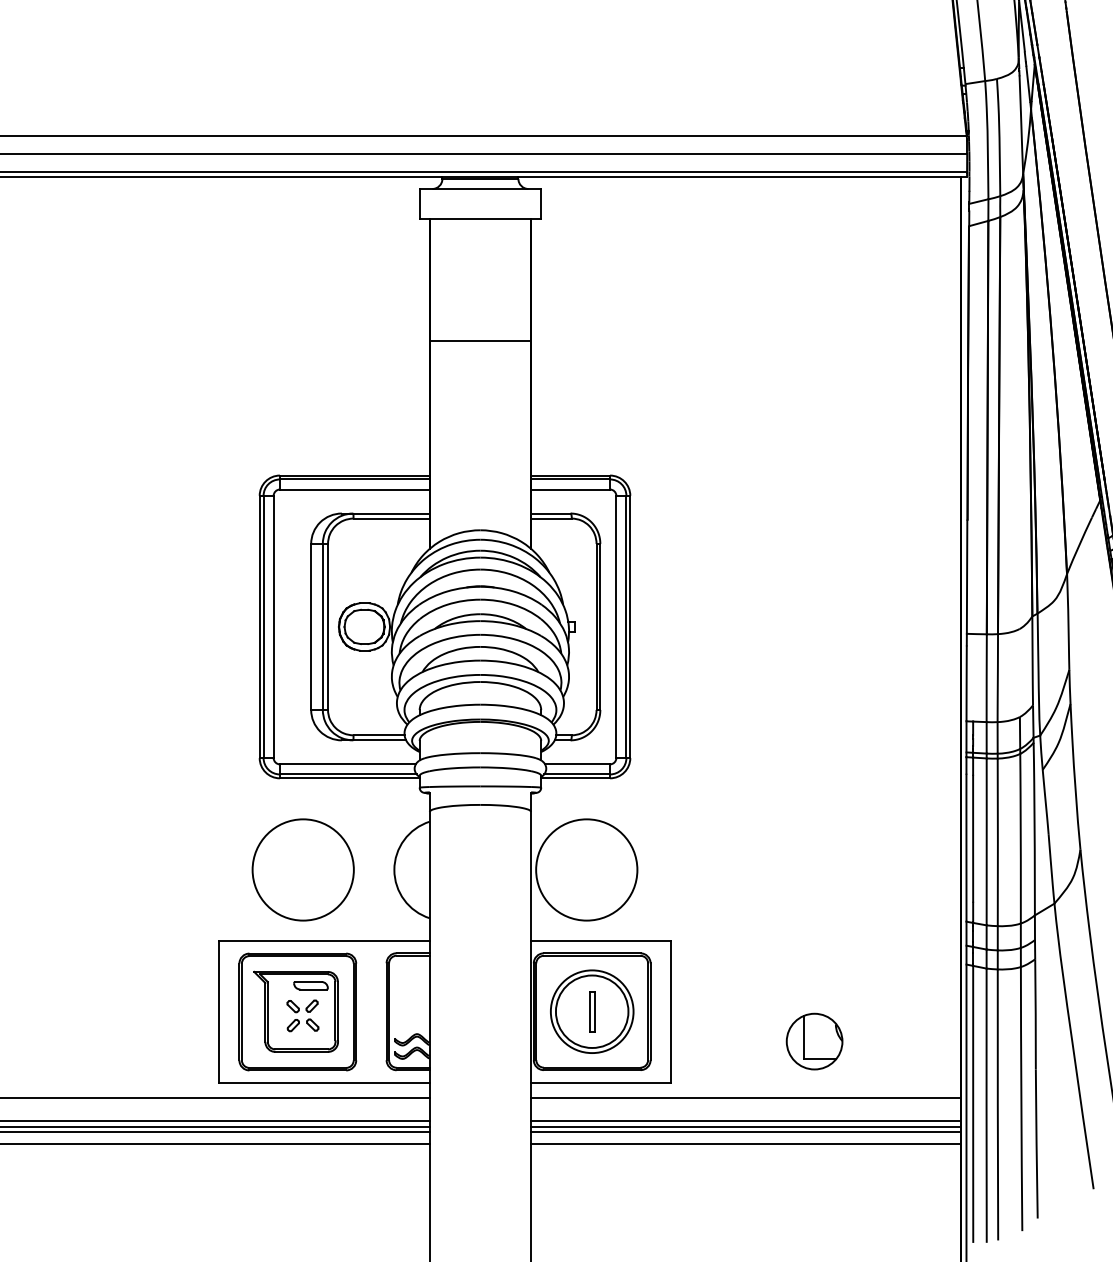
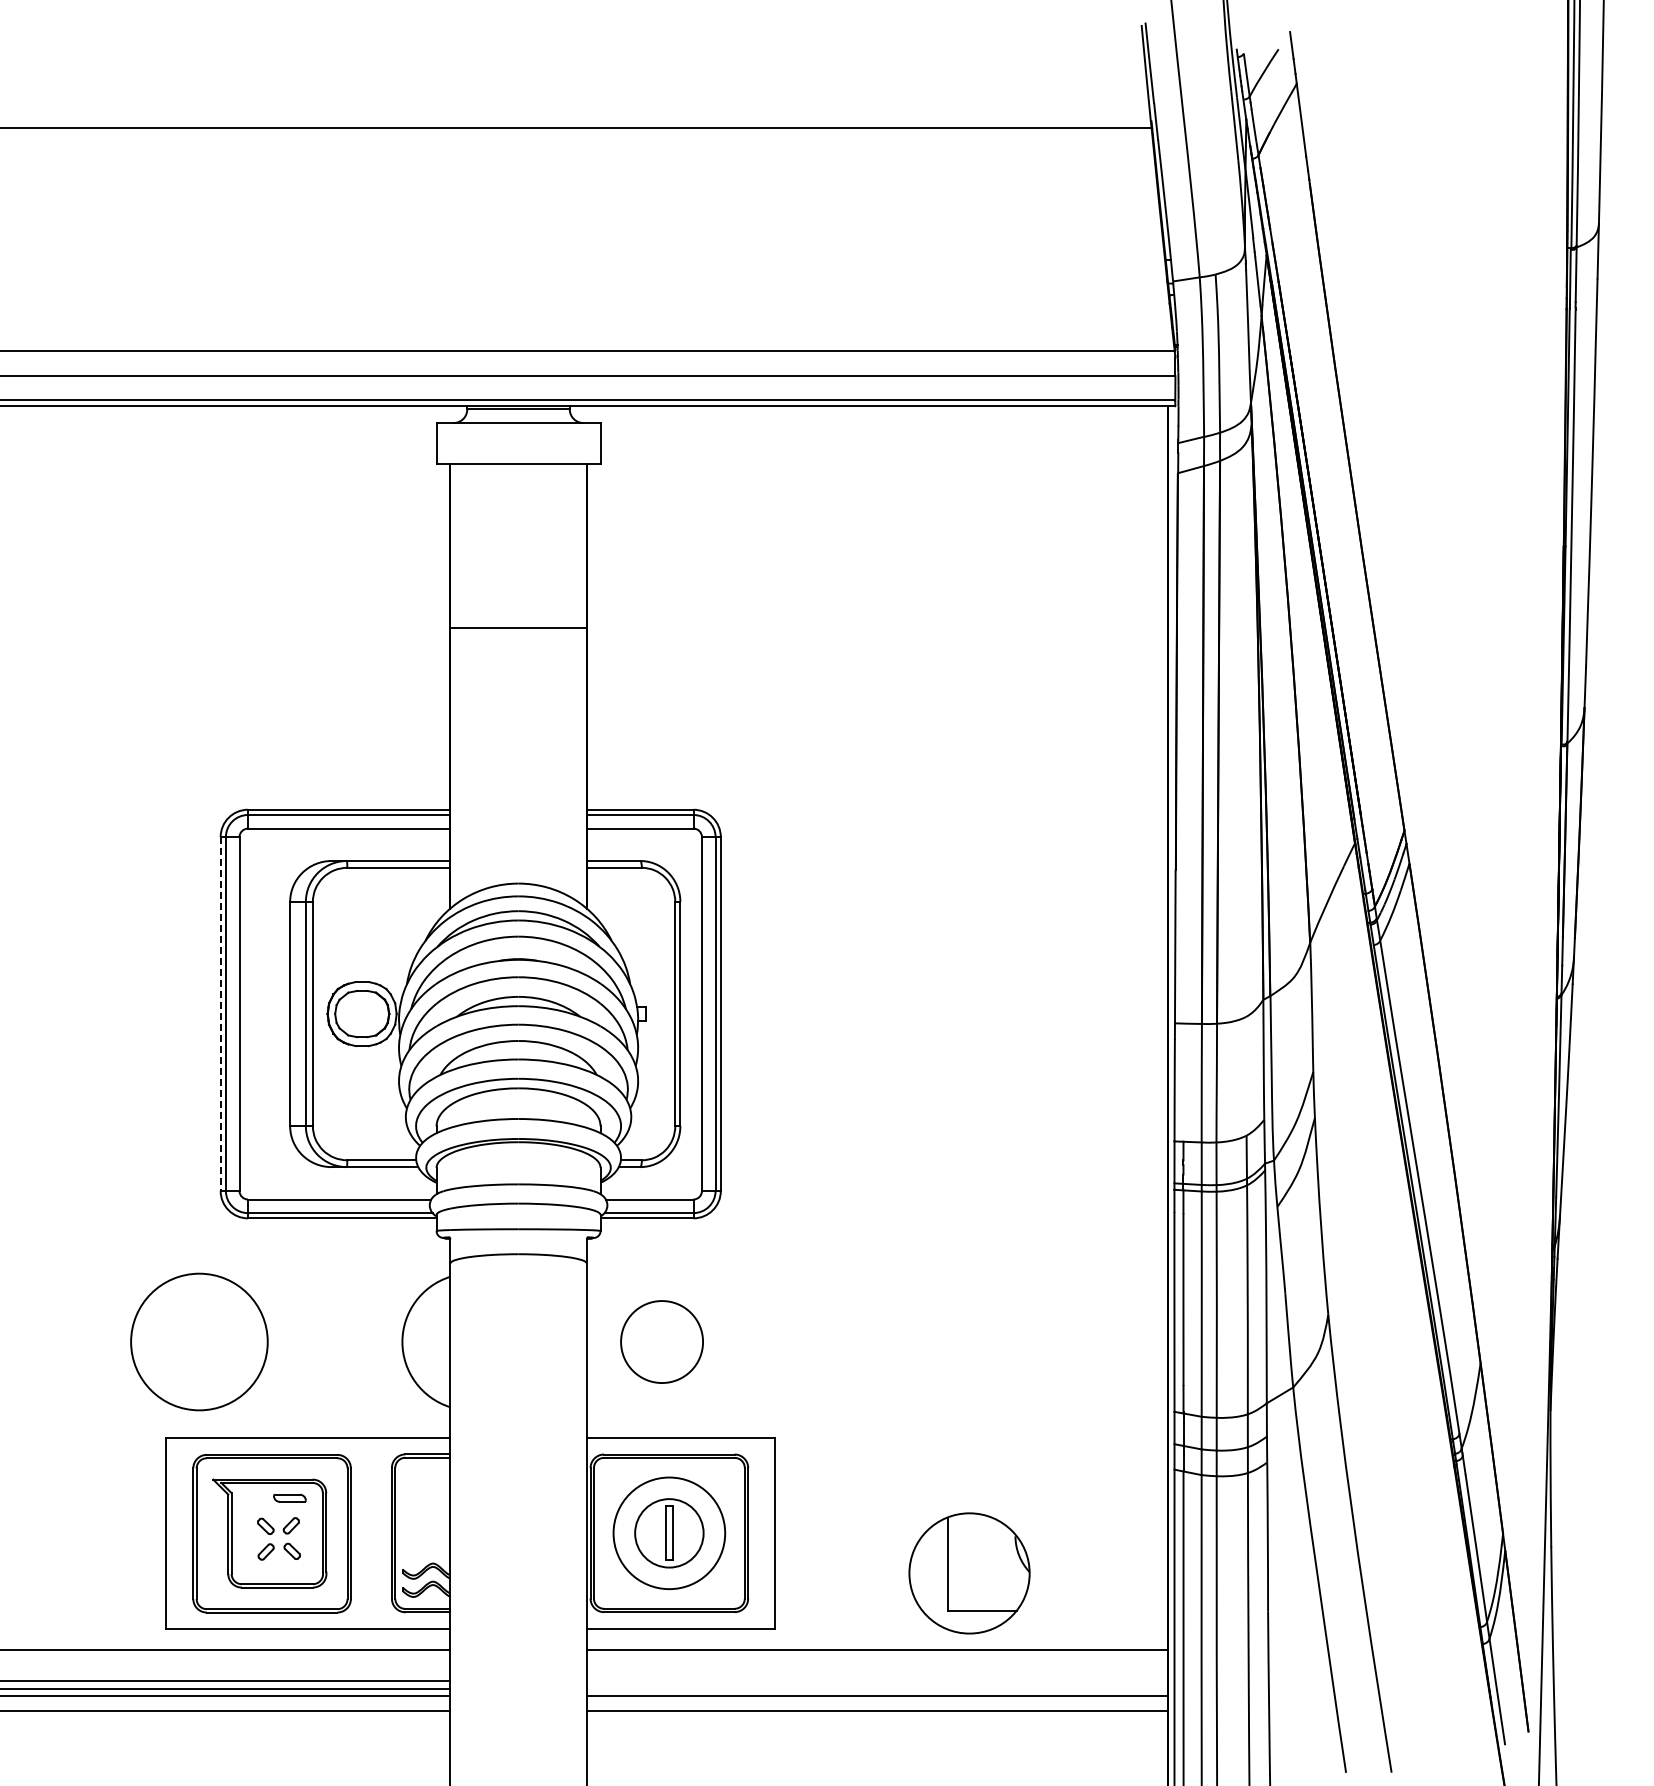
line: (259, 627) -> (220, 1014), solid -> dashed
circle: (303, 869) -> (199, 1341), moved
circle: (586, 869) -> (661, 1341), size x0.6
part: (310, 985) -> (289, 1498), size x0.7
circle: (592, 1011) -> (669, 1533), size x0.7
part: (814, 1041) -> (969, 1573), size x1.6
line: (745, 1121) -> (876, 1681), removed
line: (745, 1127) -> (876, 1689), removed

